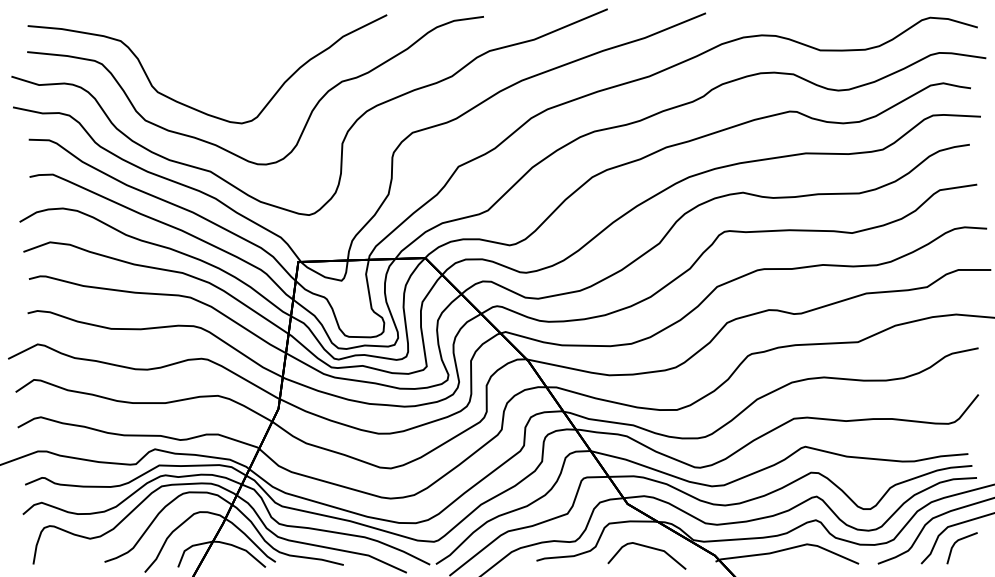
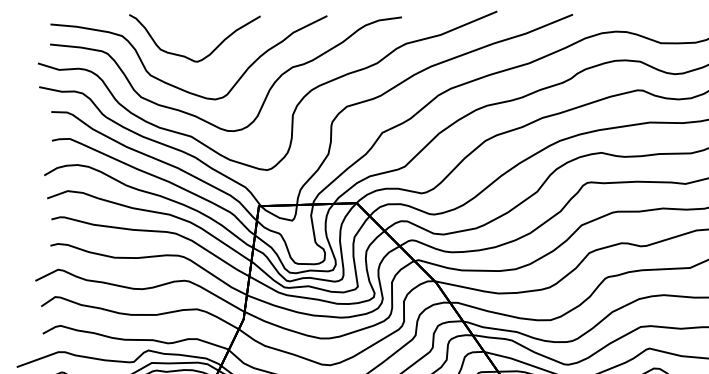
curve: (203, 67) -> (185, 56), added

